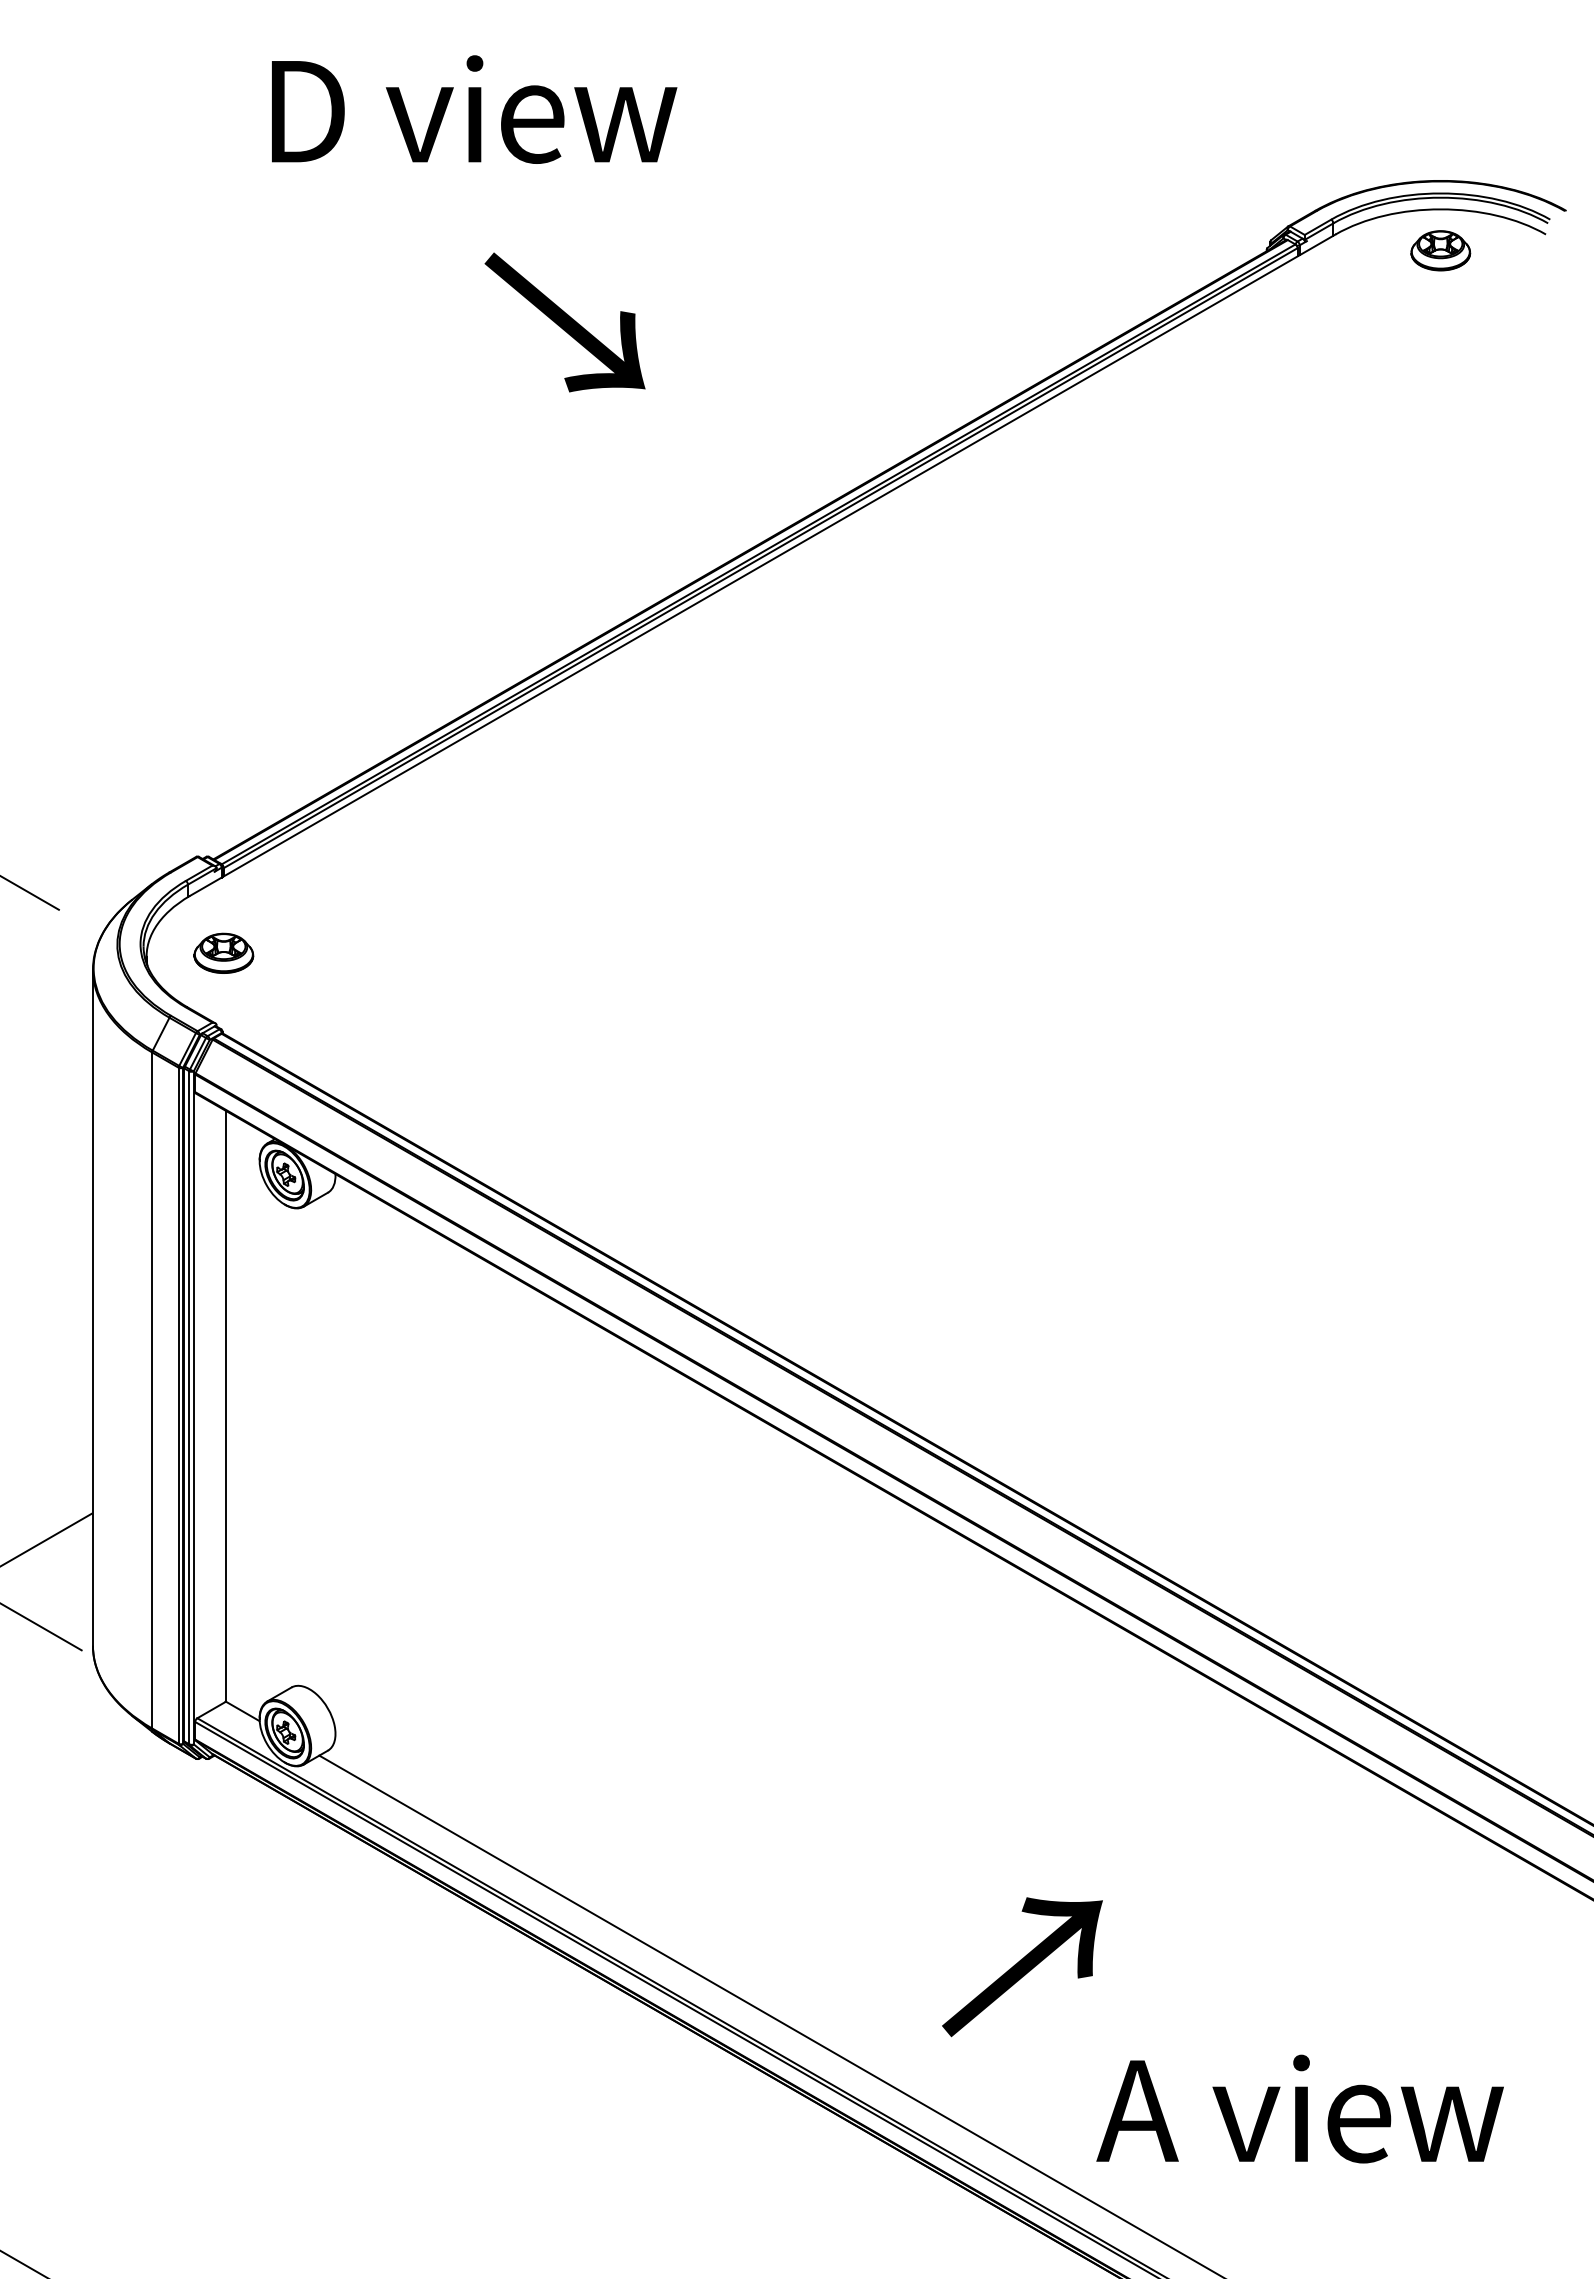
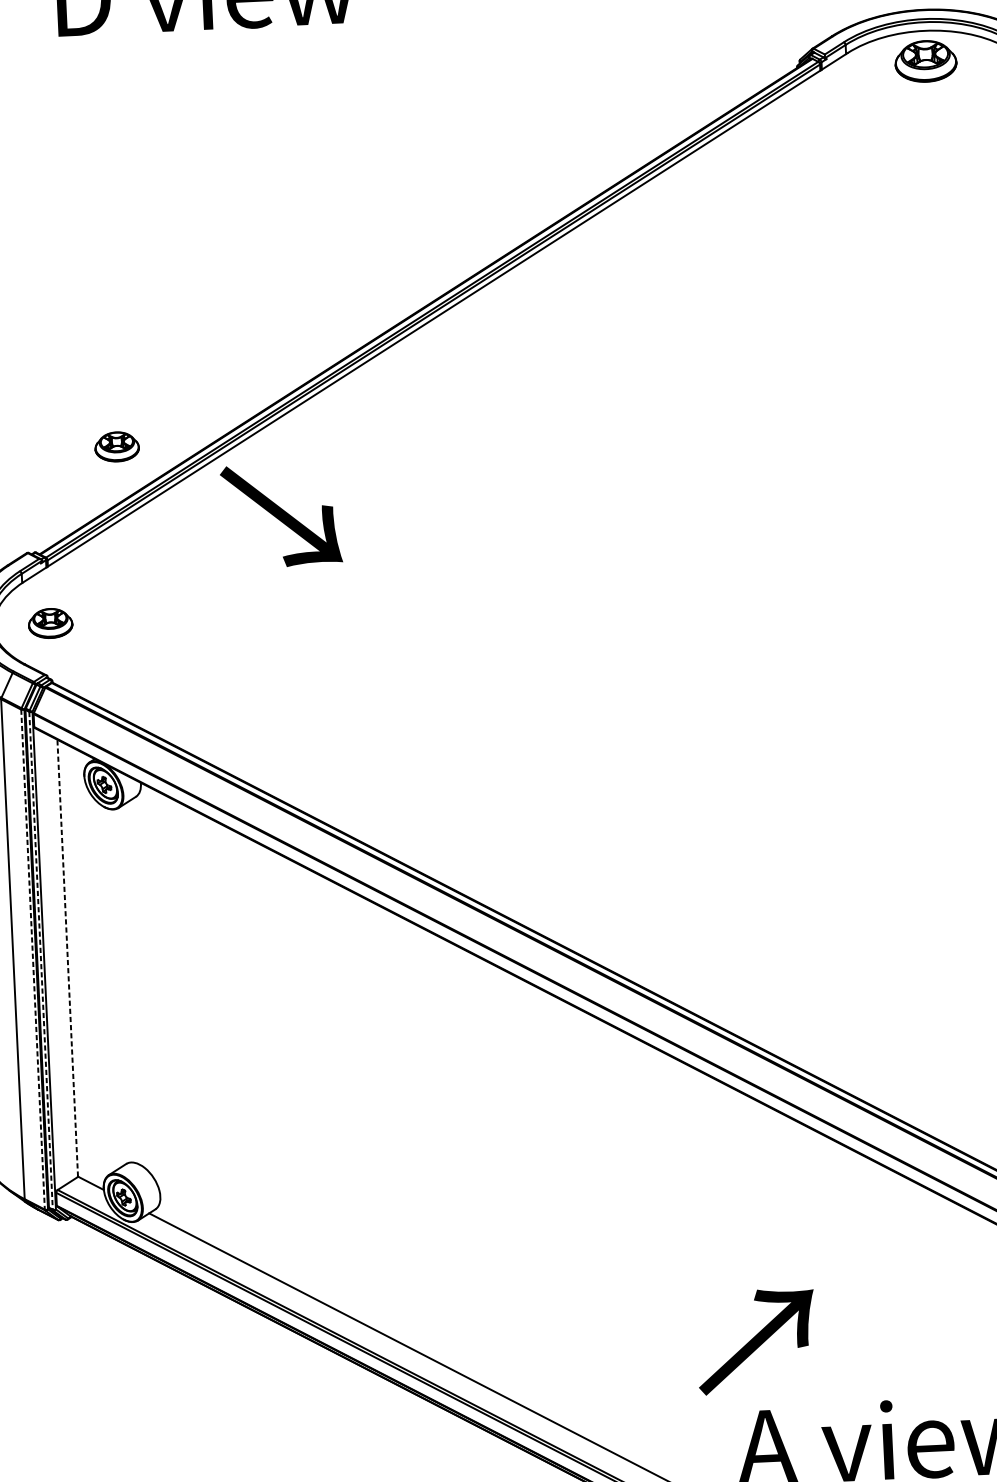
part: (1440, 250) -> (925, 61), size x1.4
text: (564, 322) -> (280, 515), moved
part: (324, 718) -> (116, 446), added
line: (225, 1405) -> (67, 957), solid -> dashed
line: (178, 1406) -> (32, 960), solid -> dashed
line: (189, 1407) -> (41, 960), solid -> dashed
text: (1022, 1967) -> (756, 1341), moved

